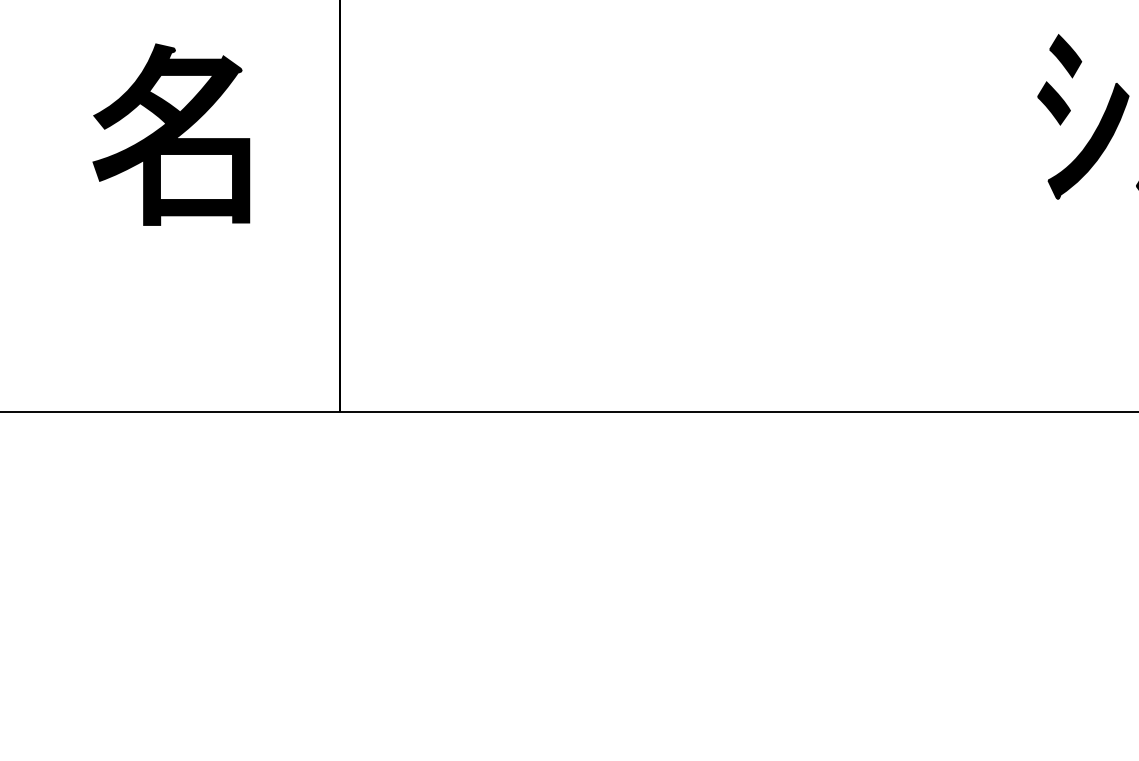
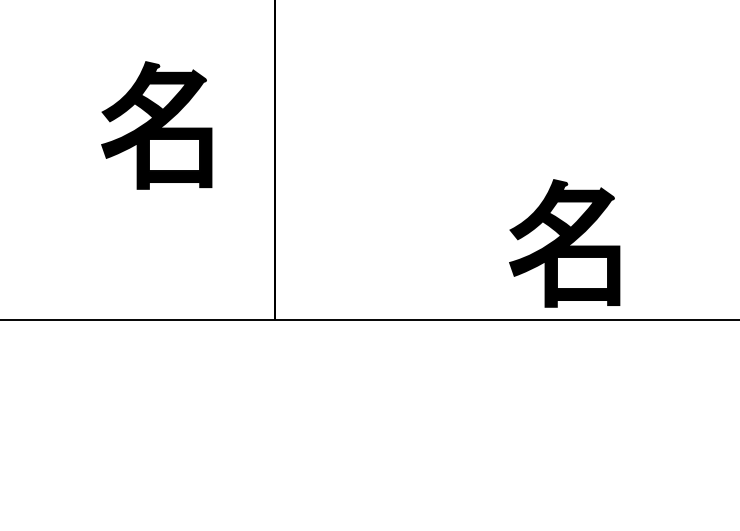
part: (752, 302) -> (564, 243), added

